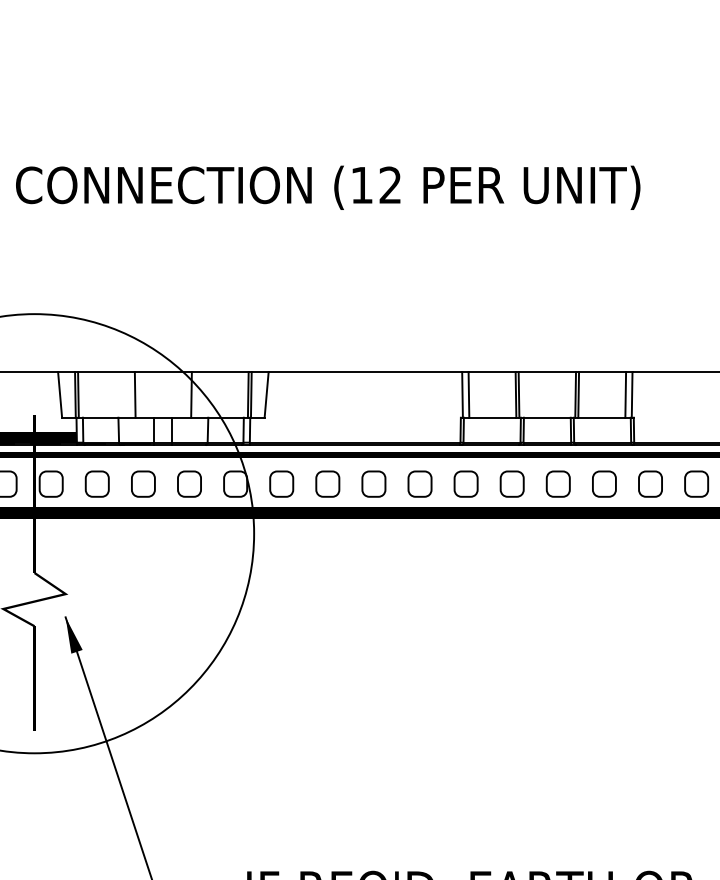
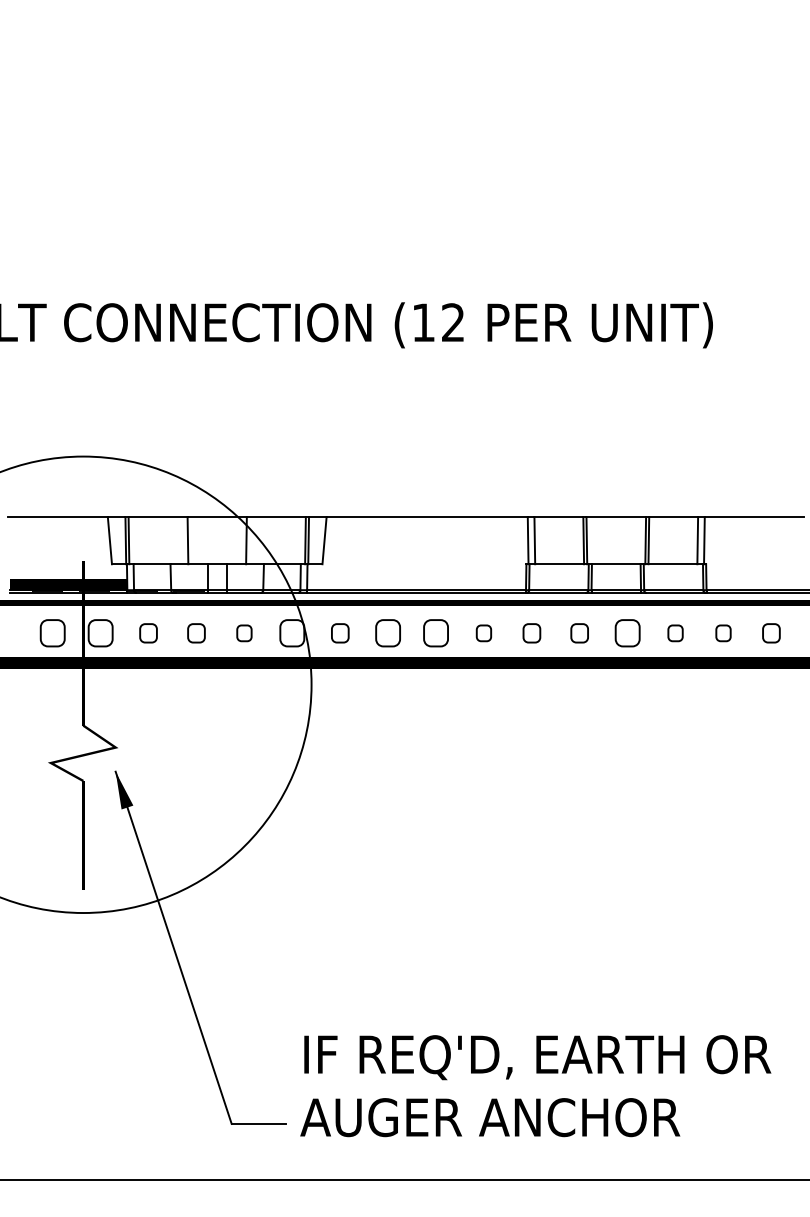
part: (97, 484) -> (148, 633), size x0.7
part: (143, 484) -> (196, 633), size x0.7
part: (189, 484) -> (244, 633), size x0.6
part: (281, 484) -> (340, 633), size x0.7
part: (419, 484) -> (483, 633), size x0.6
part: (465, 484) -> (531, 633), size x0.7
part: (511, 484) -> (579, 633), size x0.7
part: (604, 484) -> (675, 633), size x0.6
part: (650, 484) -> (723, 633), size x0.6
part: (696, 484) -> (771, 633), size x0.7

